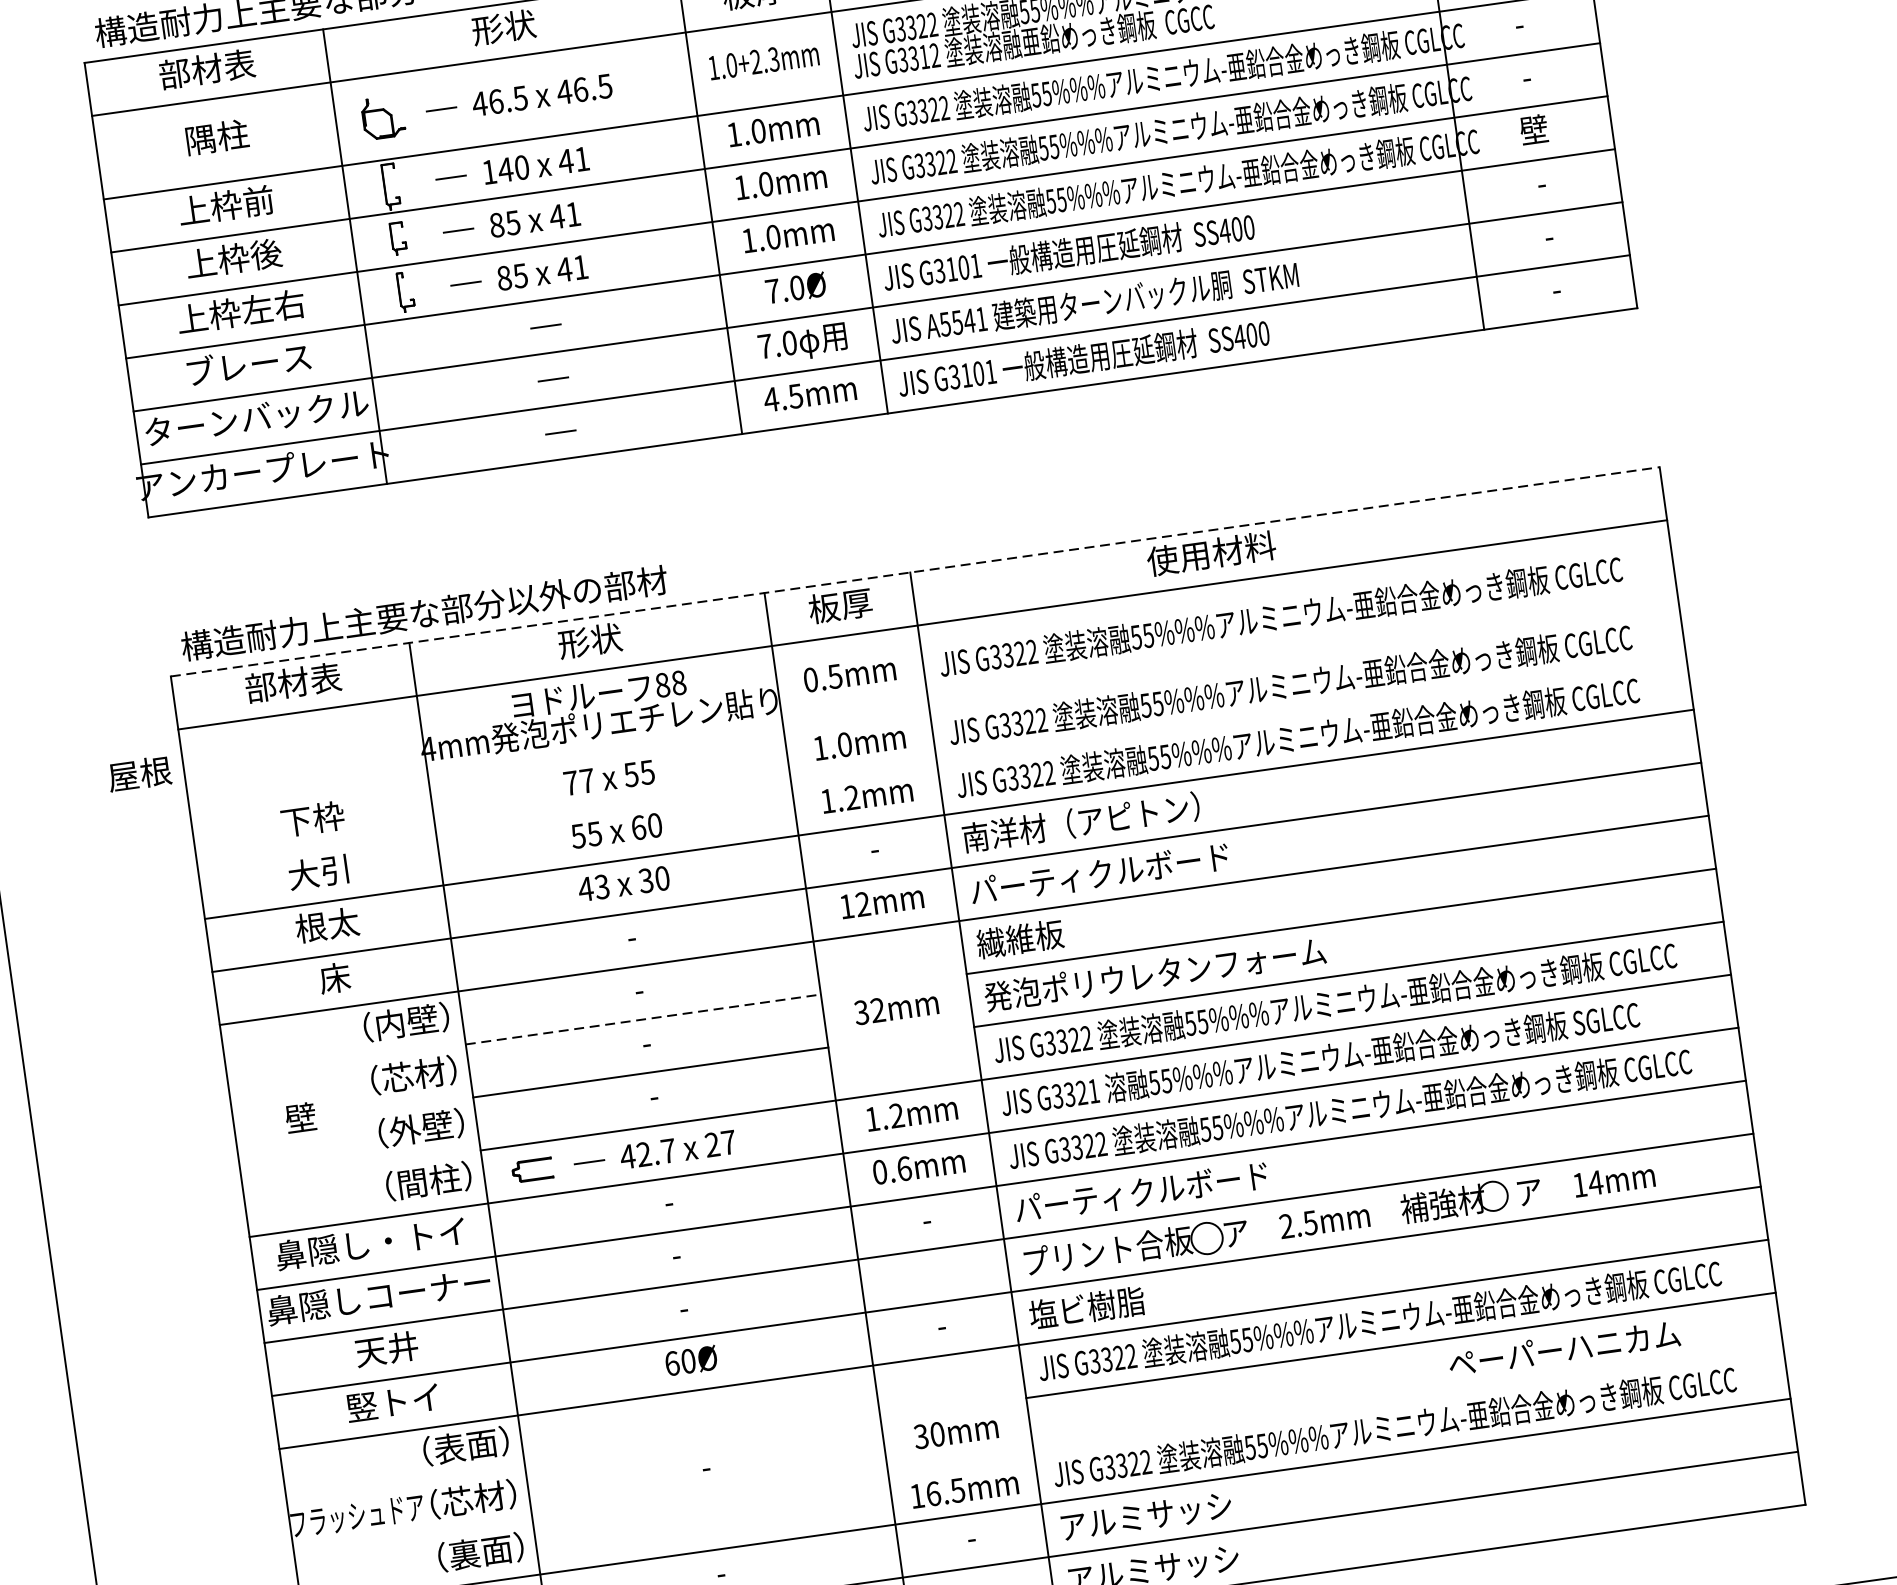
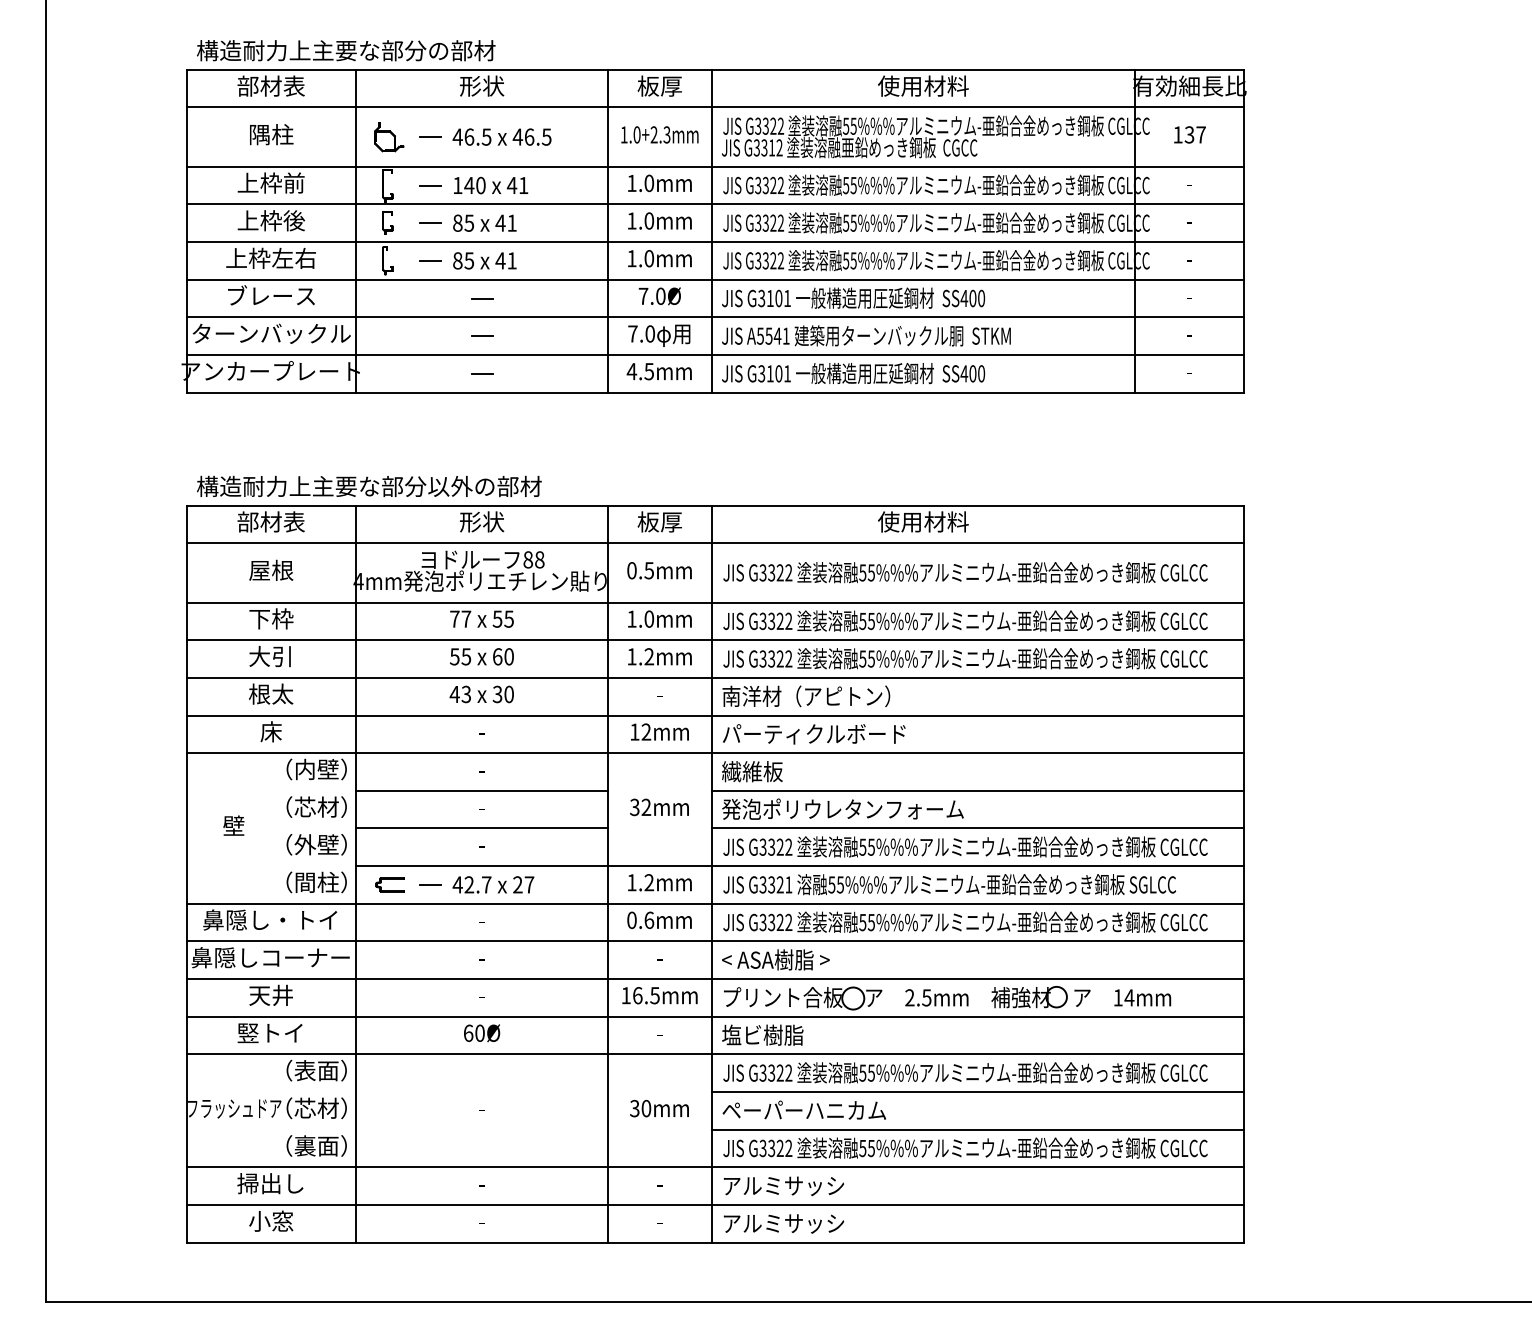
text: (1534, 130) -> (1189, 258), 壁 -> -
line: (915, 571) -> (715, 505), dashed -> solid
line: (934, 708) -> (715, 602), added
line: (942, 761) -> (715, 640), added
text: (139, 772) -> (271, 569), moved
line: (643, 1018) -> (482, 790), dashed -> solid
text: (1140, 1191) -> (811, 959), パーティクルボード -> < ASA樹脂 >
text: (1563, 1347) -> (803, 1109), moved
line: (1407, 1398) -> (977, 1129), added
text: (964, 1489) -> (659, 995), moved

